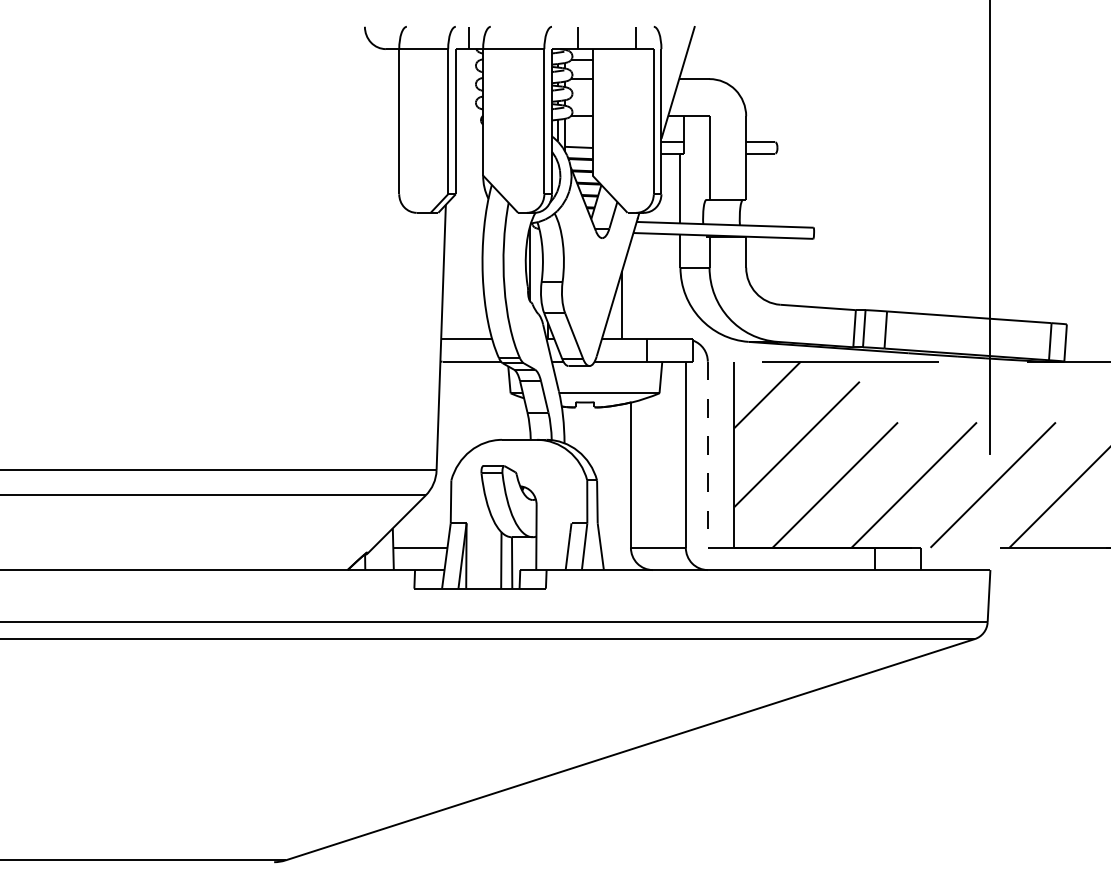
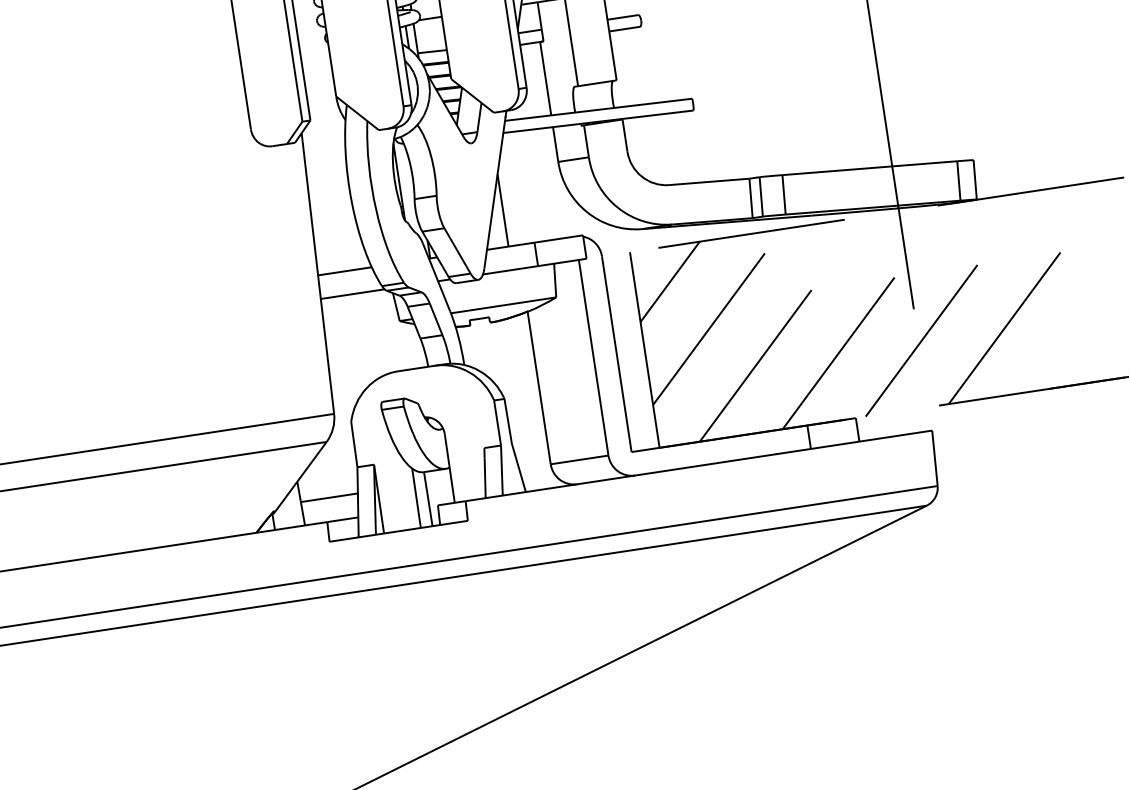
line: (707, 455) -> (616, 355), dashed -> solid

